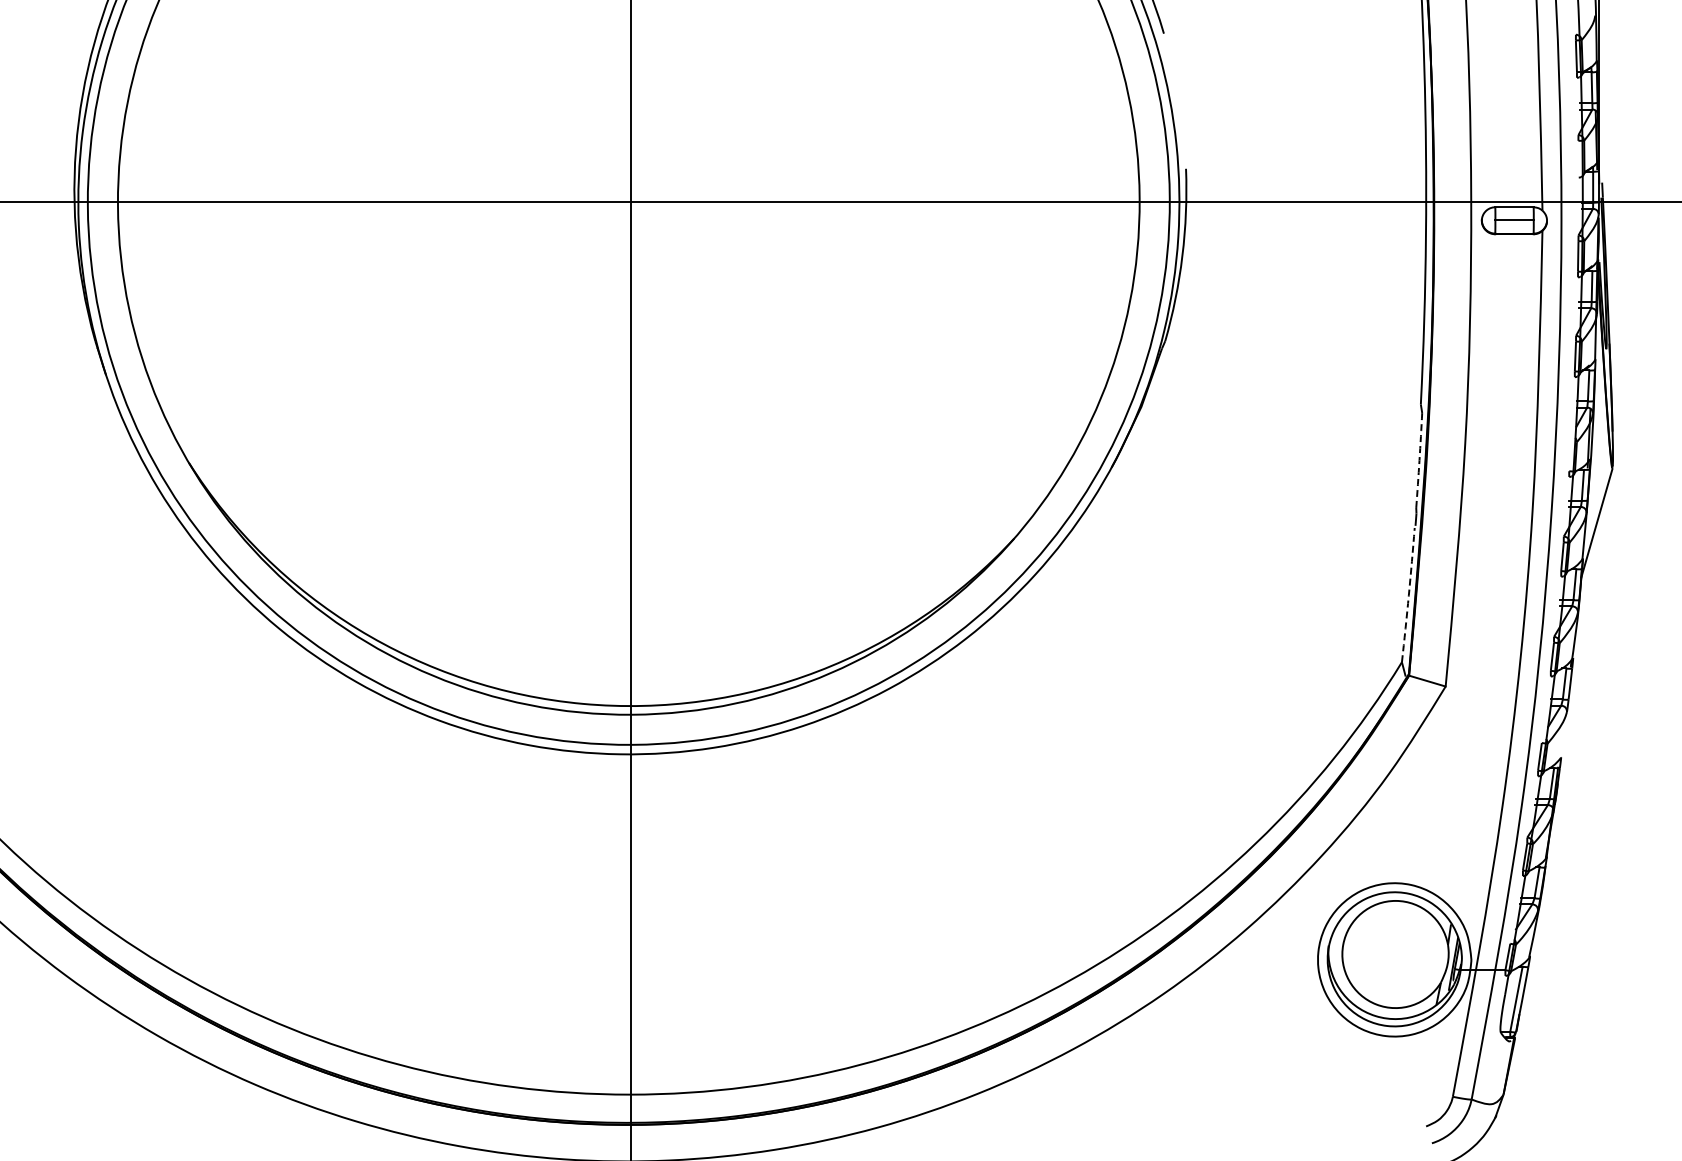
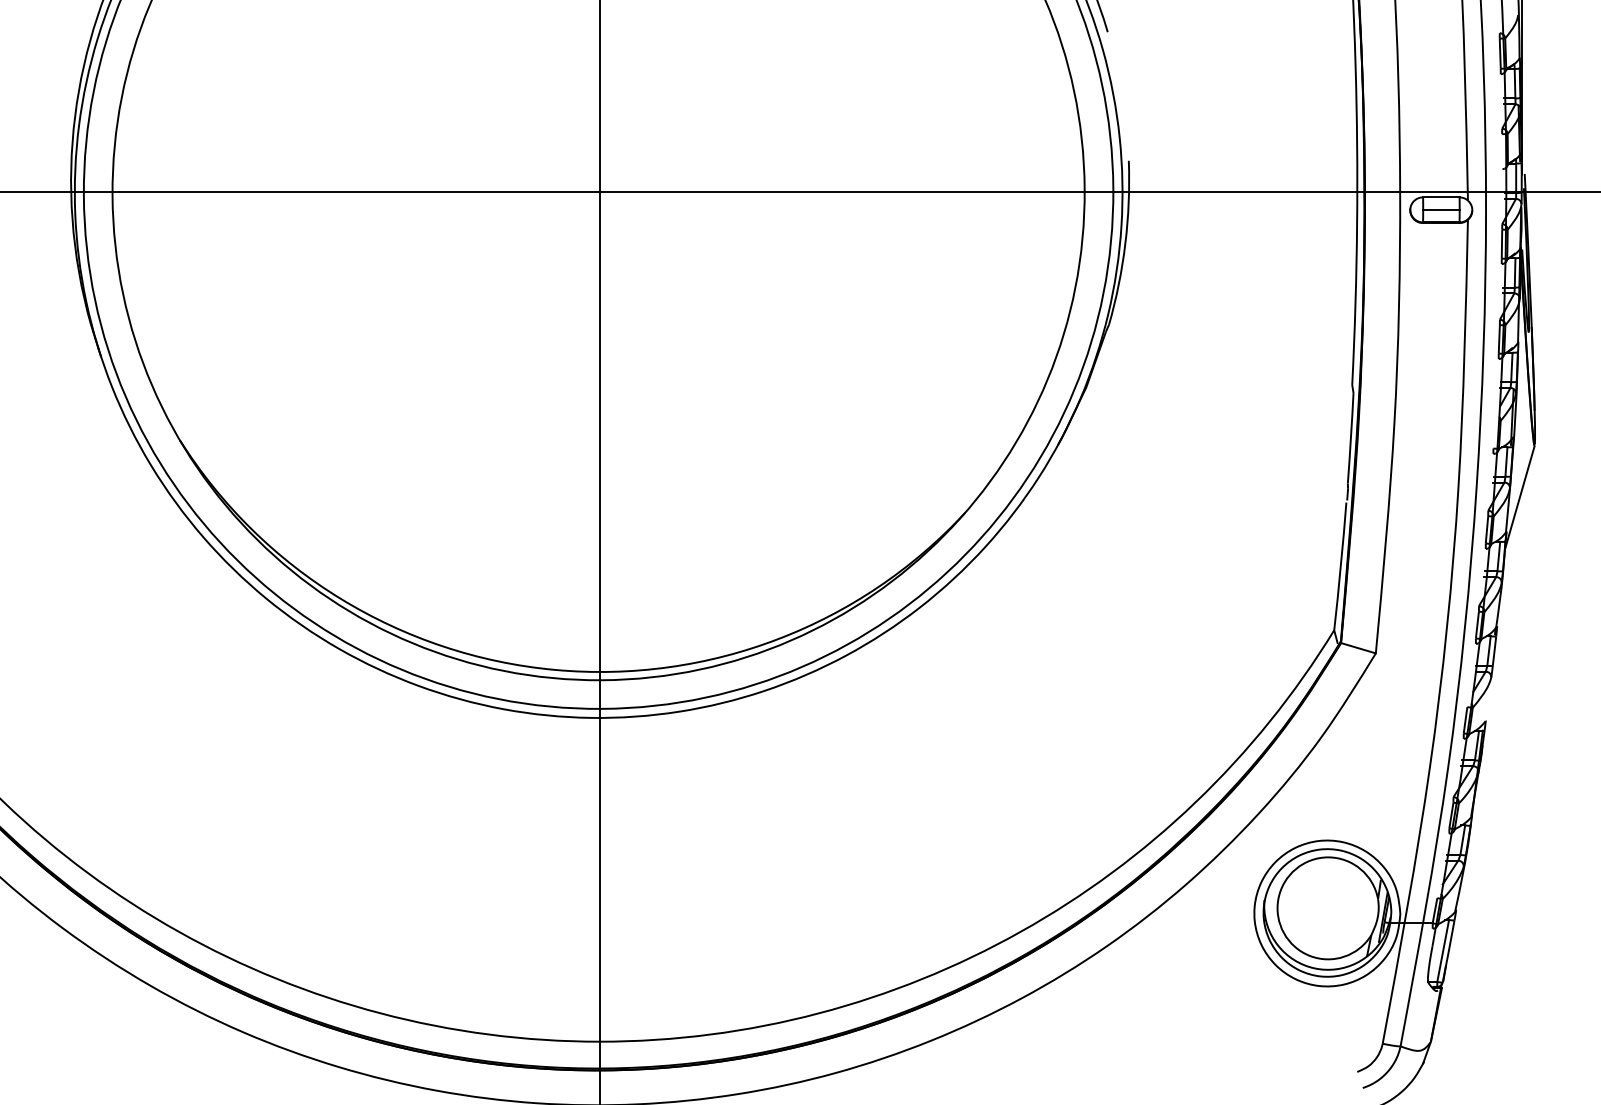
arc: (1419, 460) -> (1350, 438), dashed -> solid
arc: (1408, 595) -> (1340, 566), dashed -> solid

